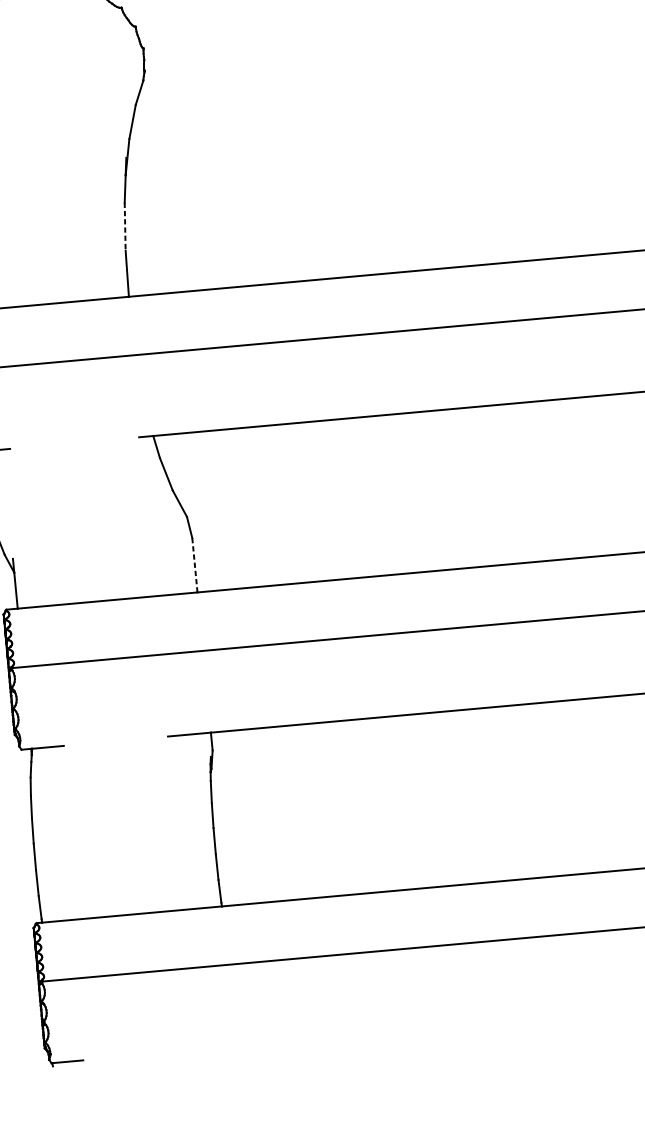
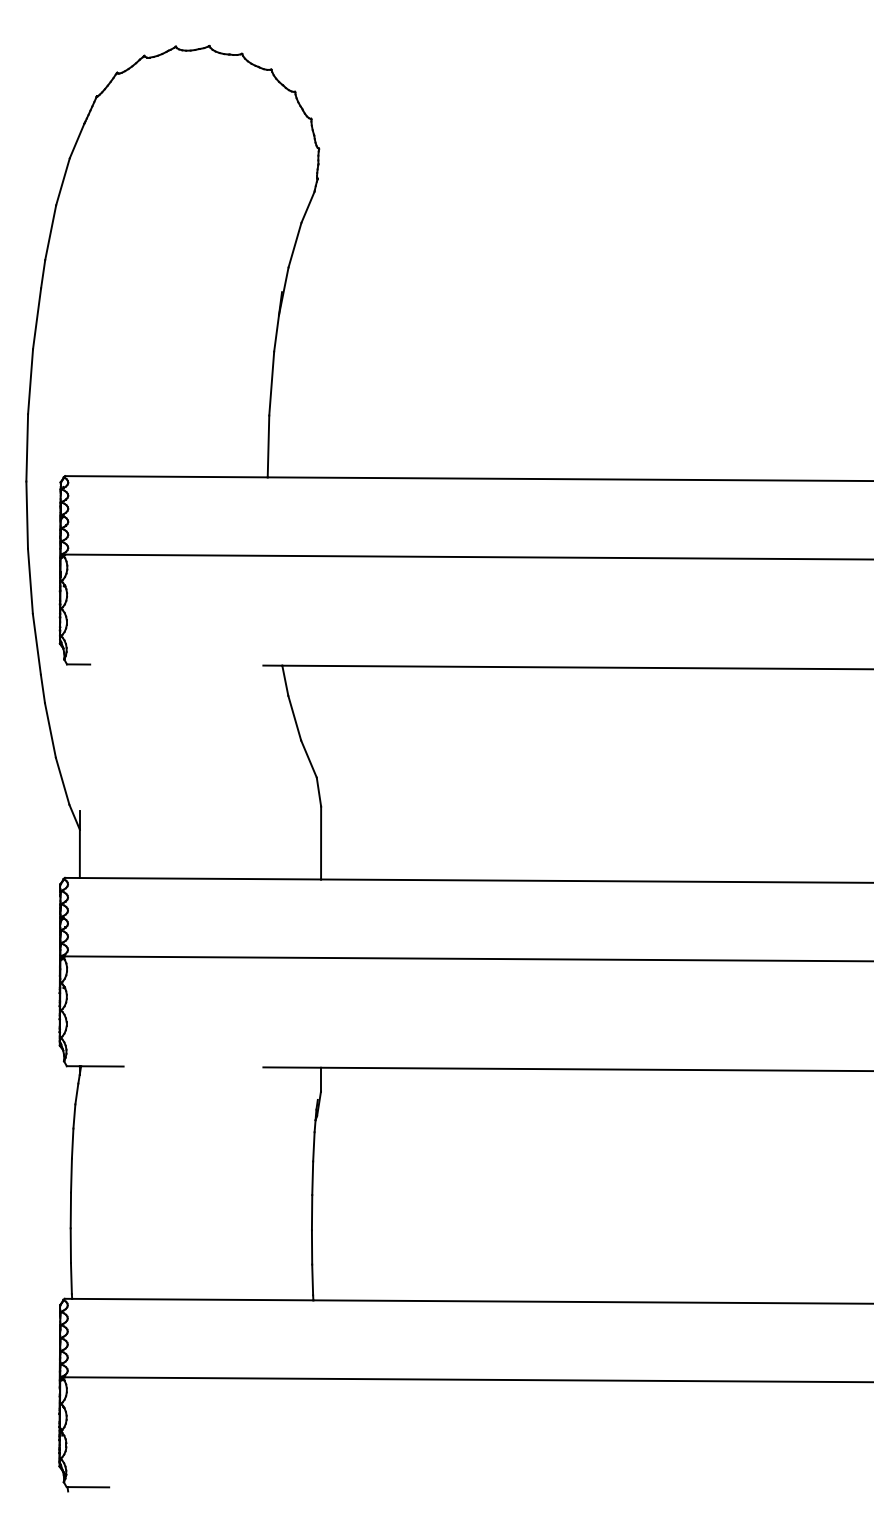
line: (125, 227) -> (271, 384), dashed -> solid
line: (195, 564) -> (321, 842), dashed -> solid

